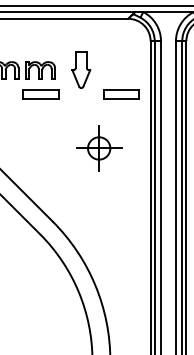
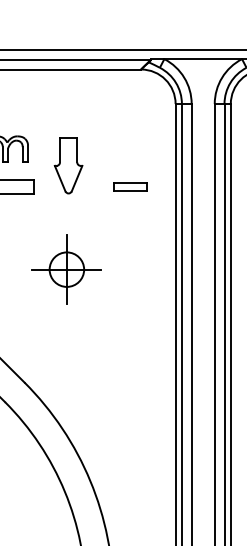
part: (81, 69) -> (68, 164), moved
part: (121, 94) -> (130, 186), size x0.6
part: (99, 148) -> (67, 269), moved

